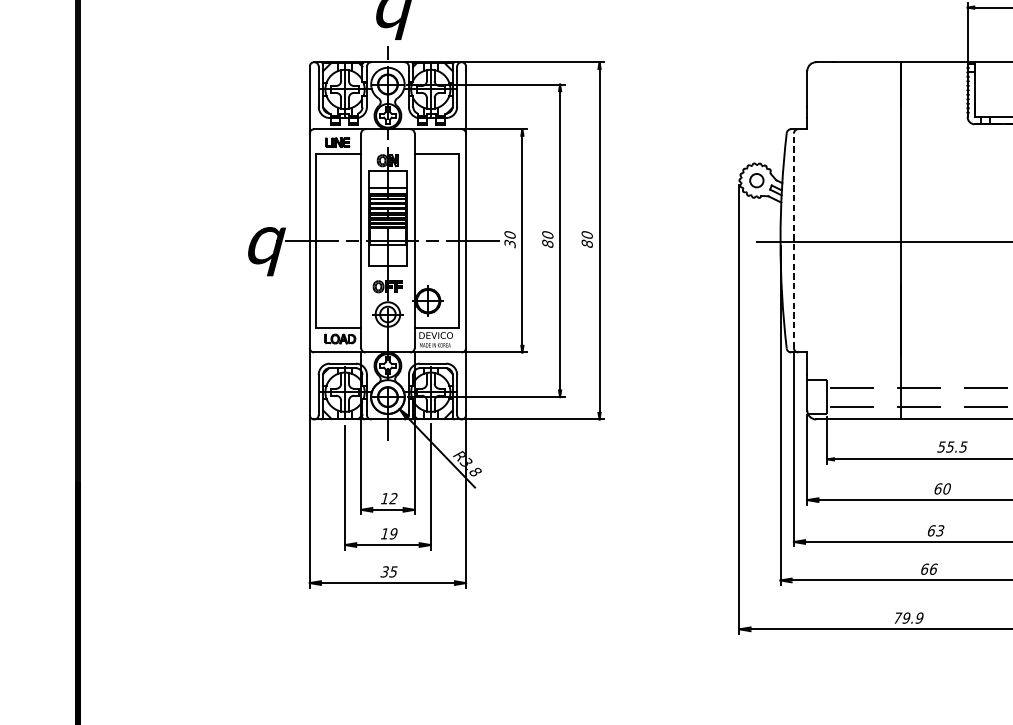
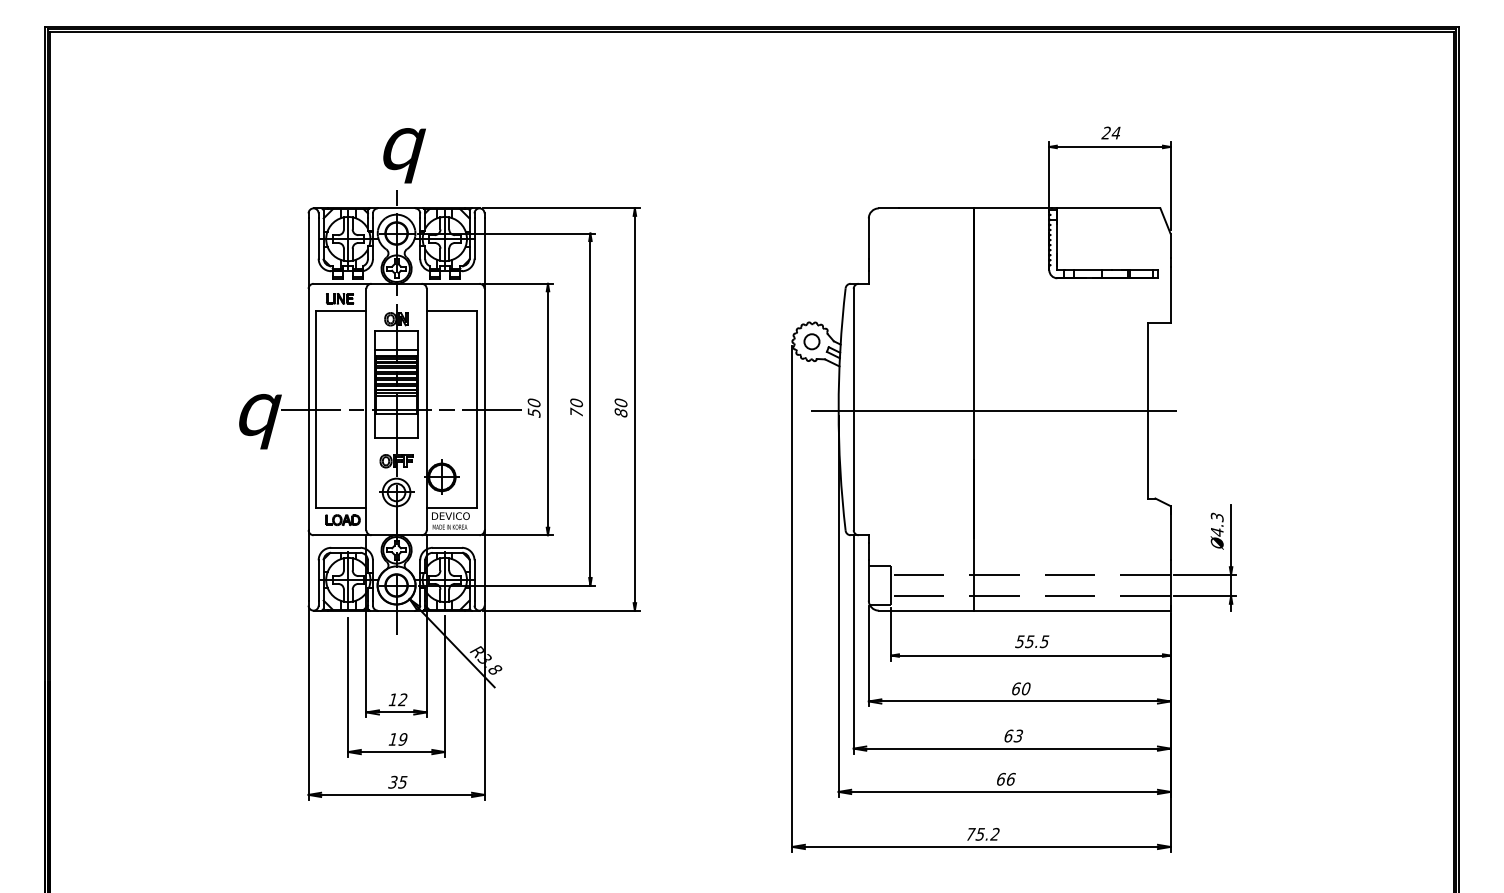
line: (793, 240) -> (853, 409), dashed -> solid
text: (509, 242) -> (533, 411), 30 -> 50
text: (547, 243) -> (576, 412), 80 -> 70
text: (912, 617) -> (987, 833), 79.9 -> 75.2

